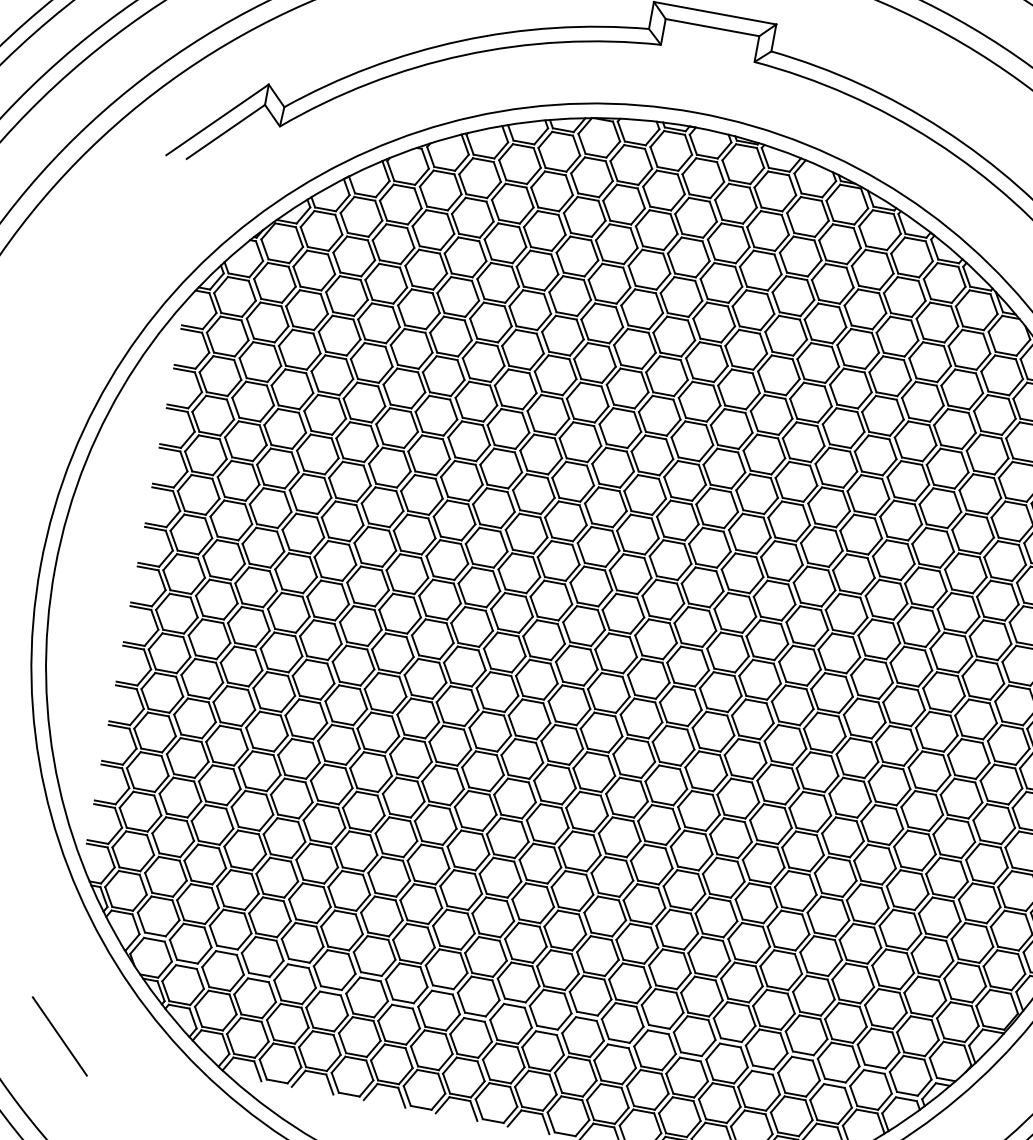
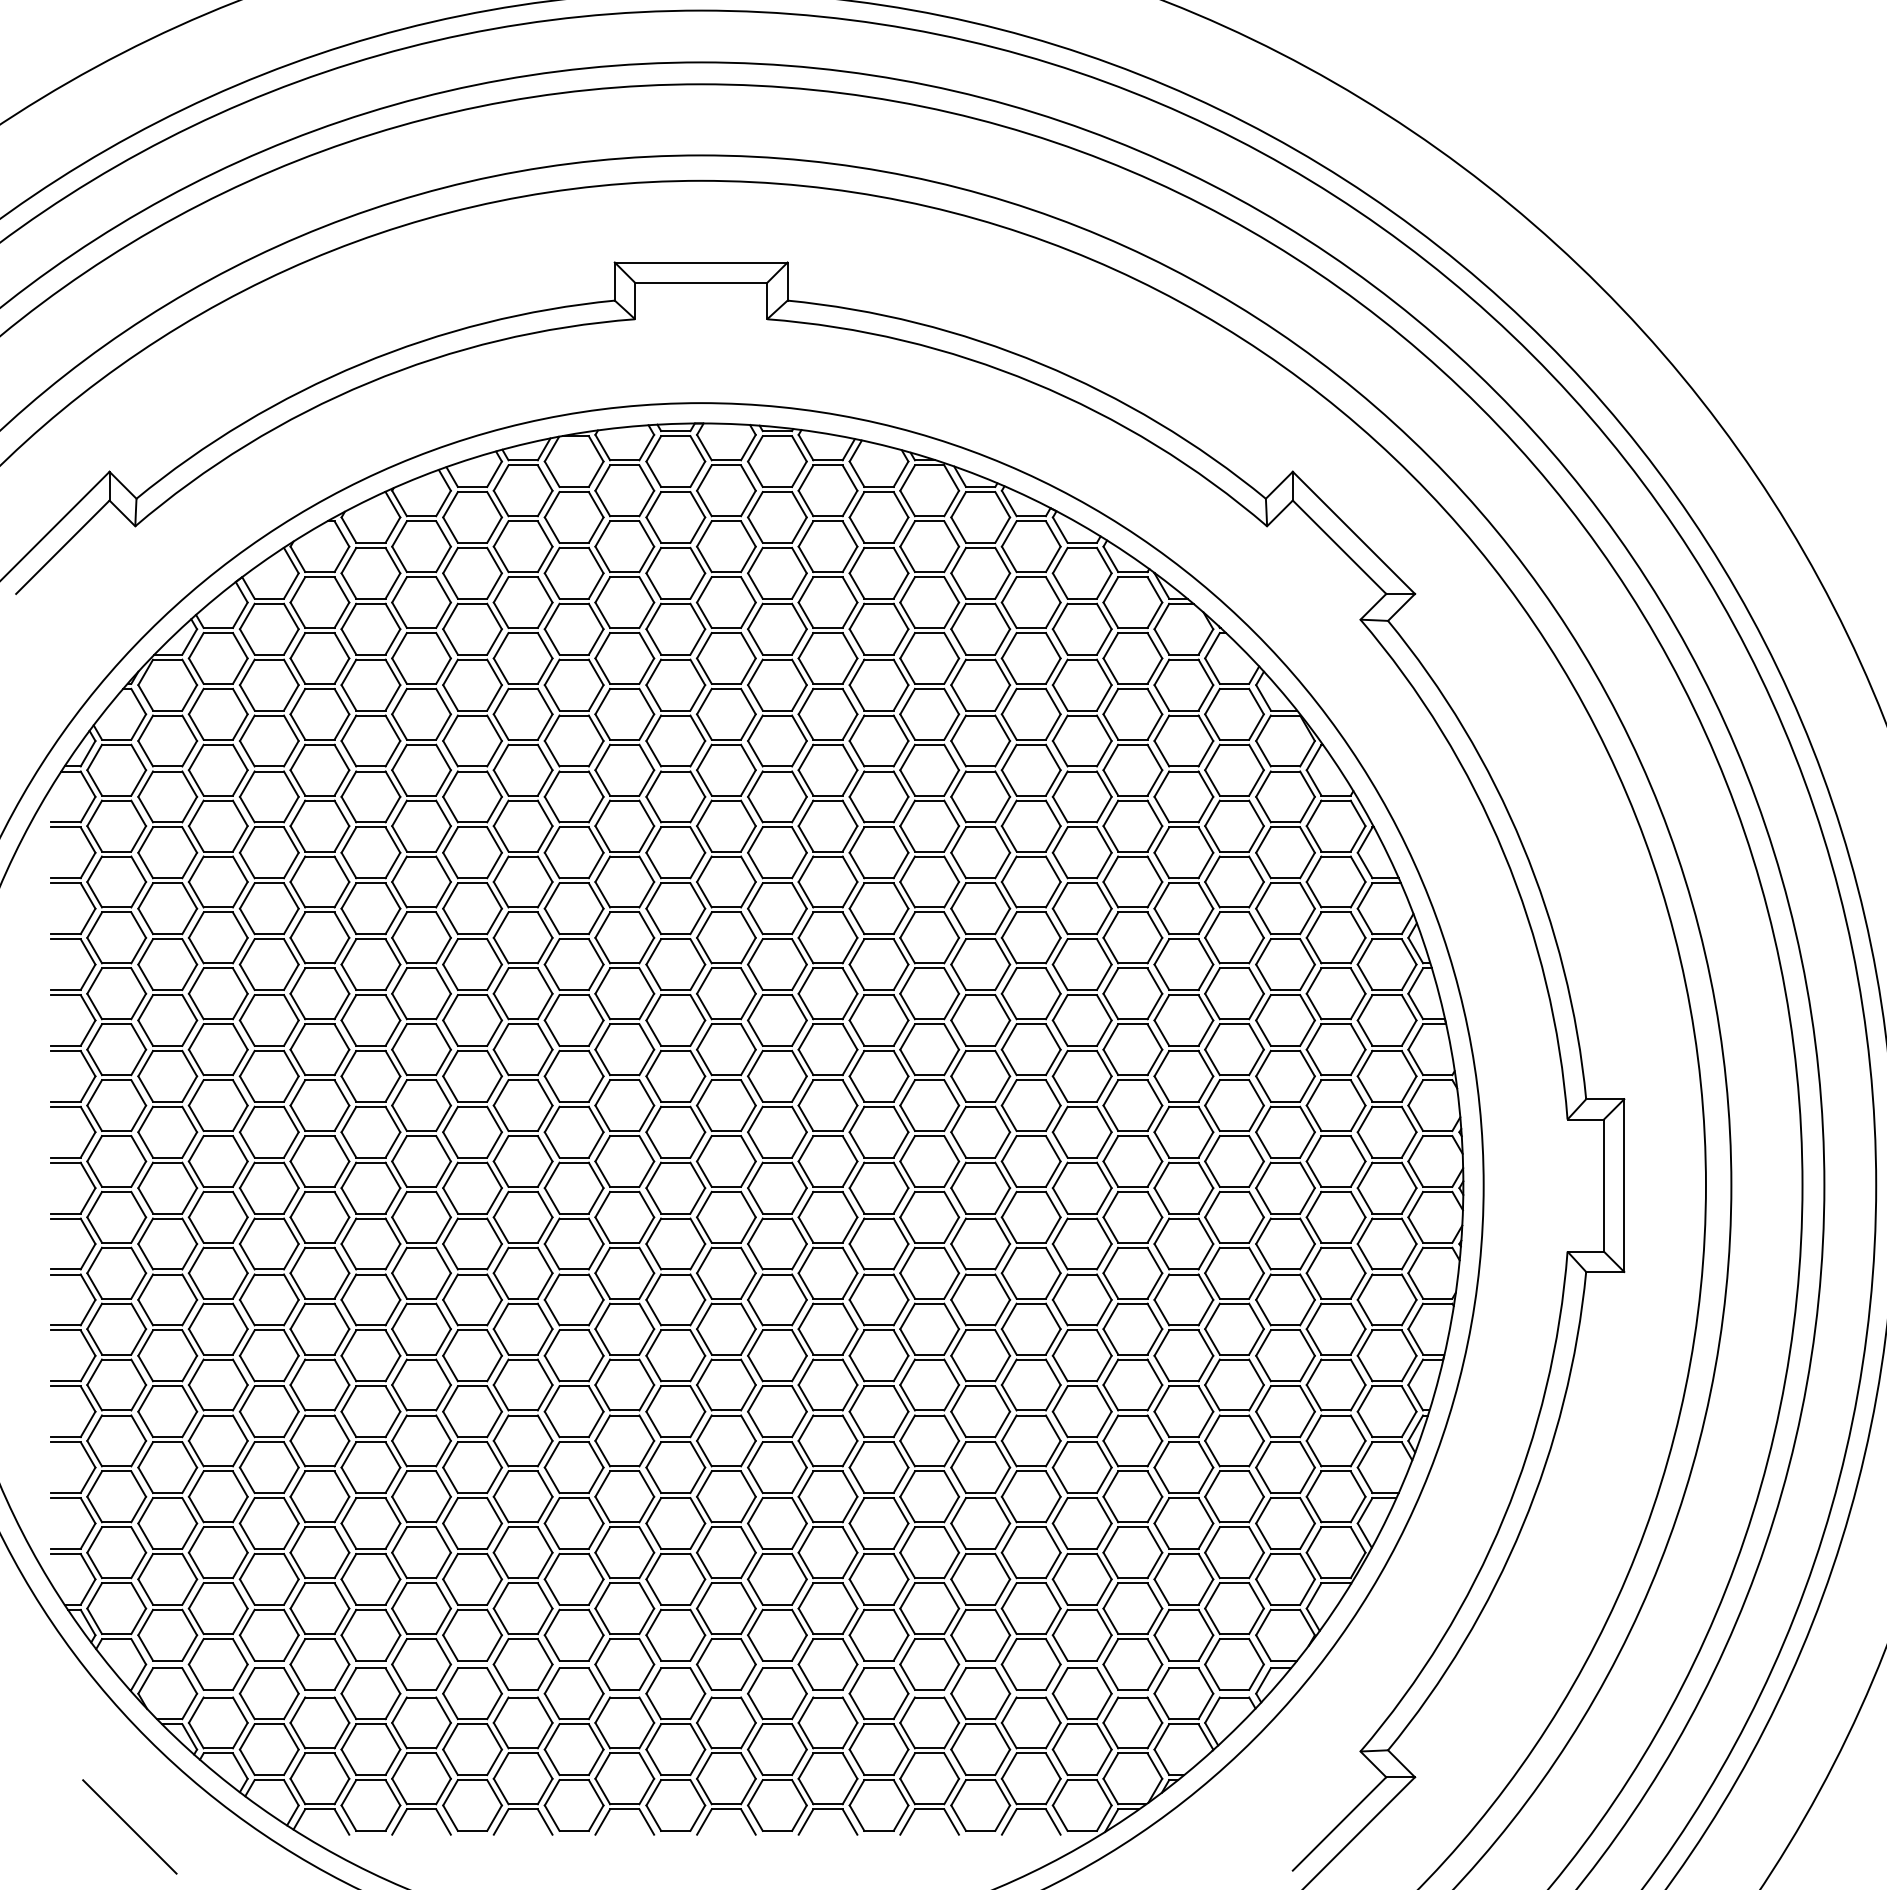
line: (59, 1036) -> (129, 1826), moved

